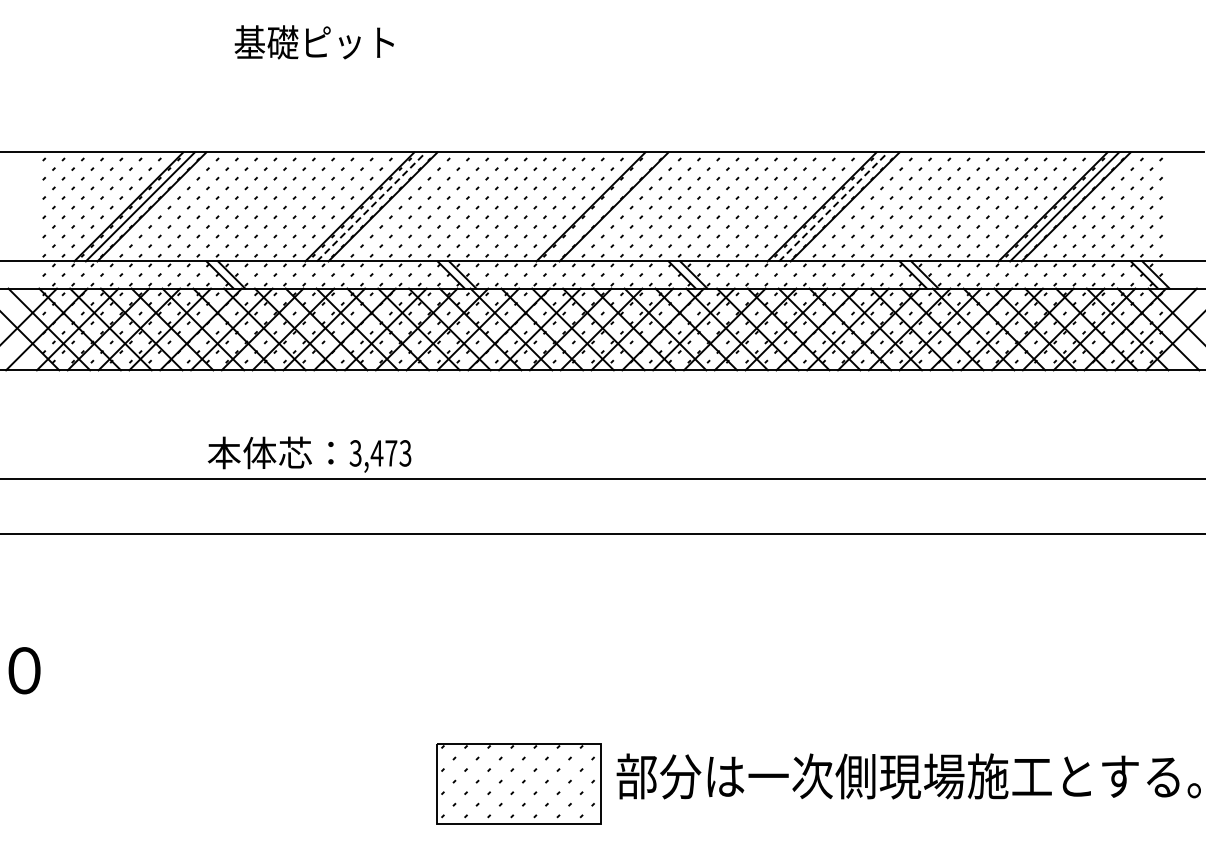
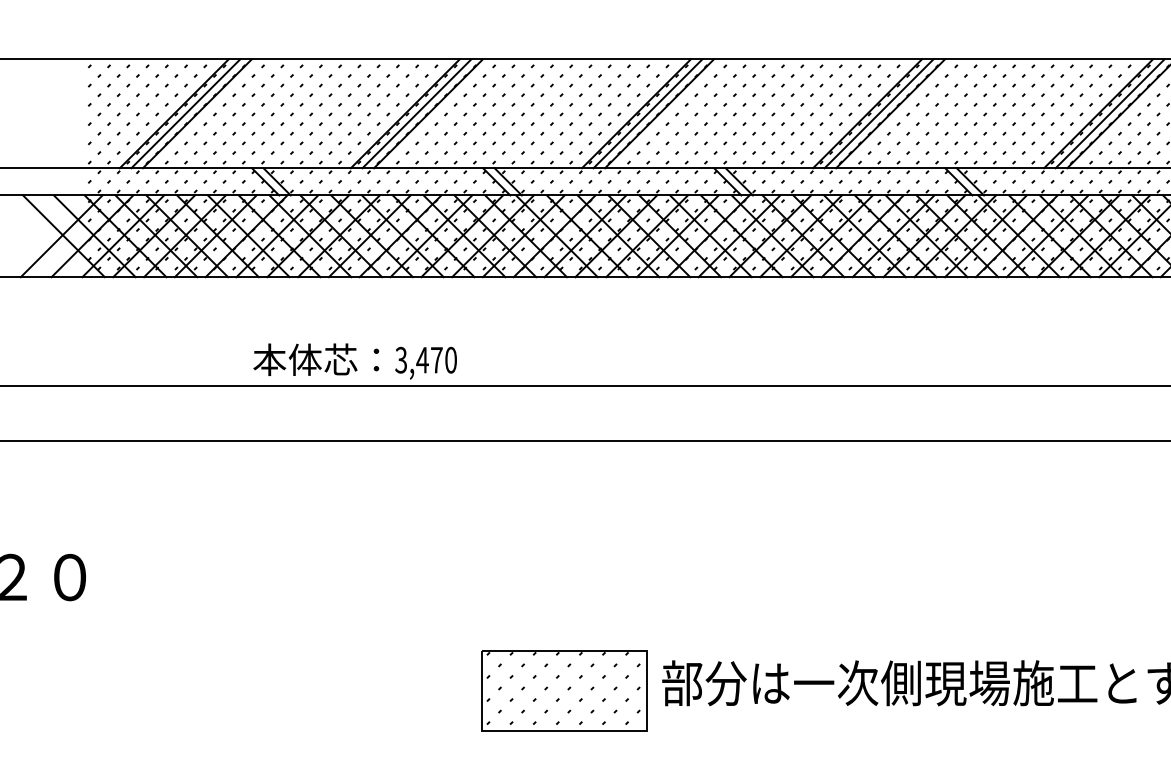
line: (371, 206) -> (417, 113), dashed -> solid
line: (602, 206) -> (648, 113), added
line: (833, 206) -> (879, 113), dashed -> solid
text: (405, 453) -> (451, 360), 3,473 -> 3,470

